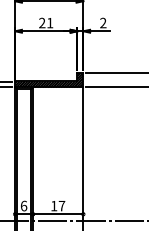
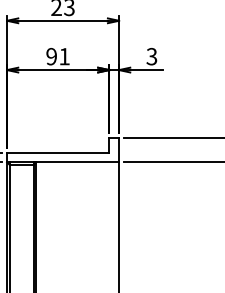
text: (42, 23) -> (52, 57), 21 -> 91
text: (103, 23) -> (152, 57), 2 -> 3
hatch: (49, 79) -> (63, 149), removed

